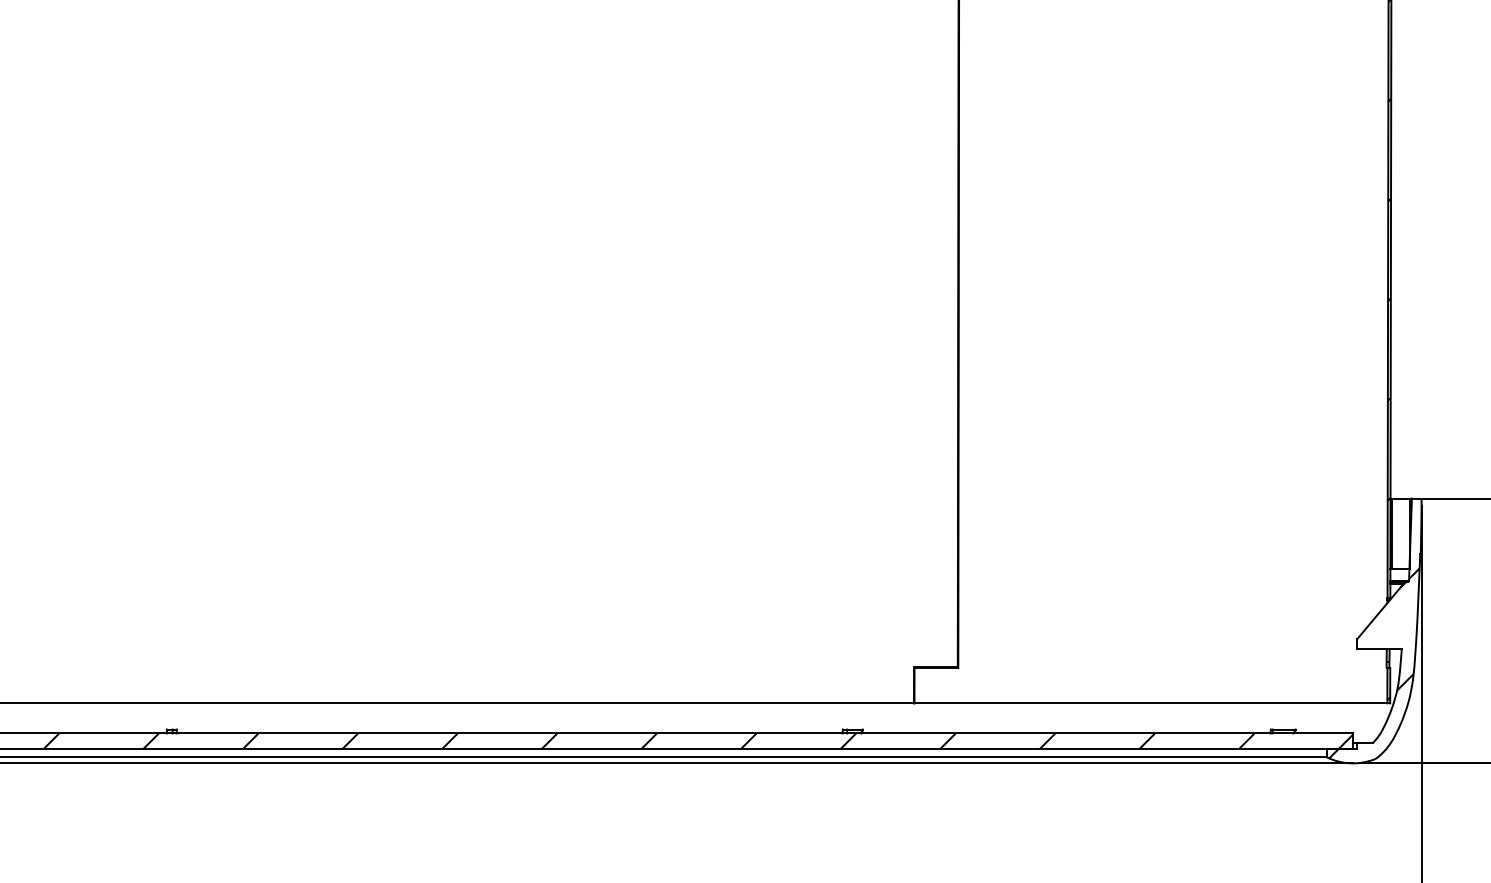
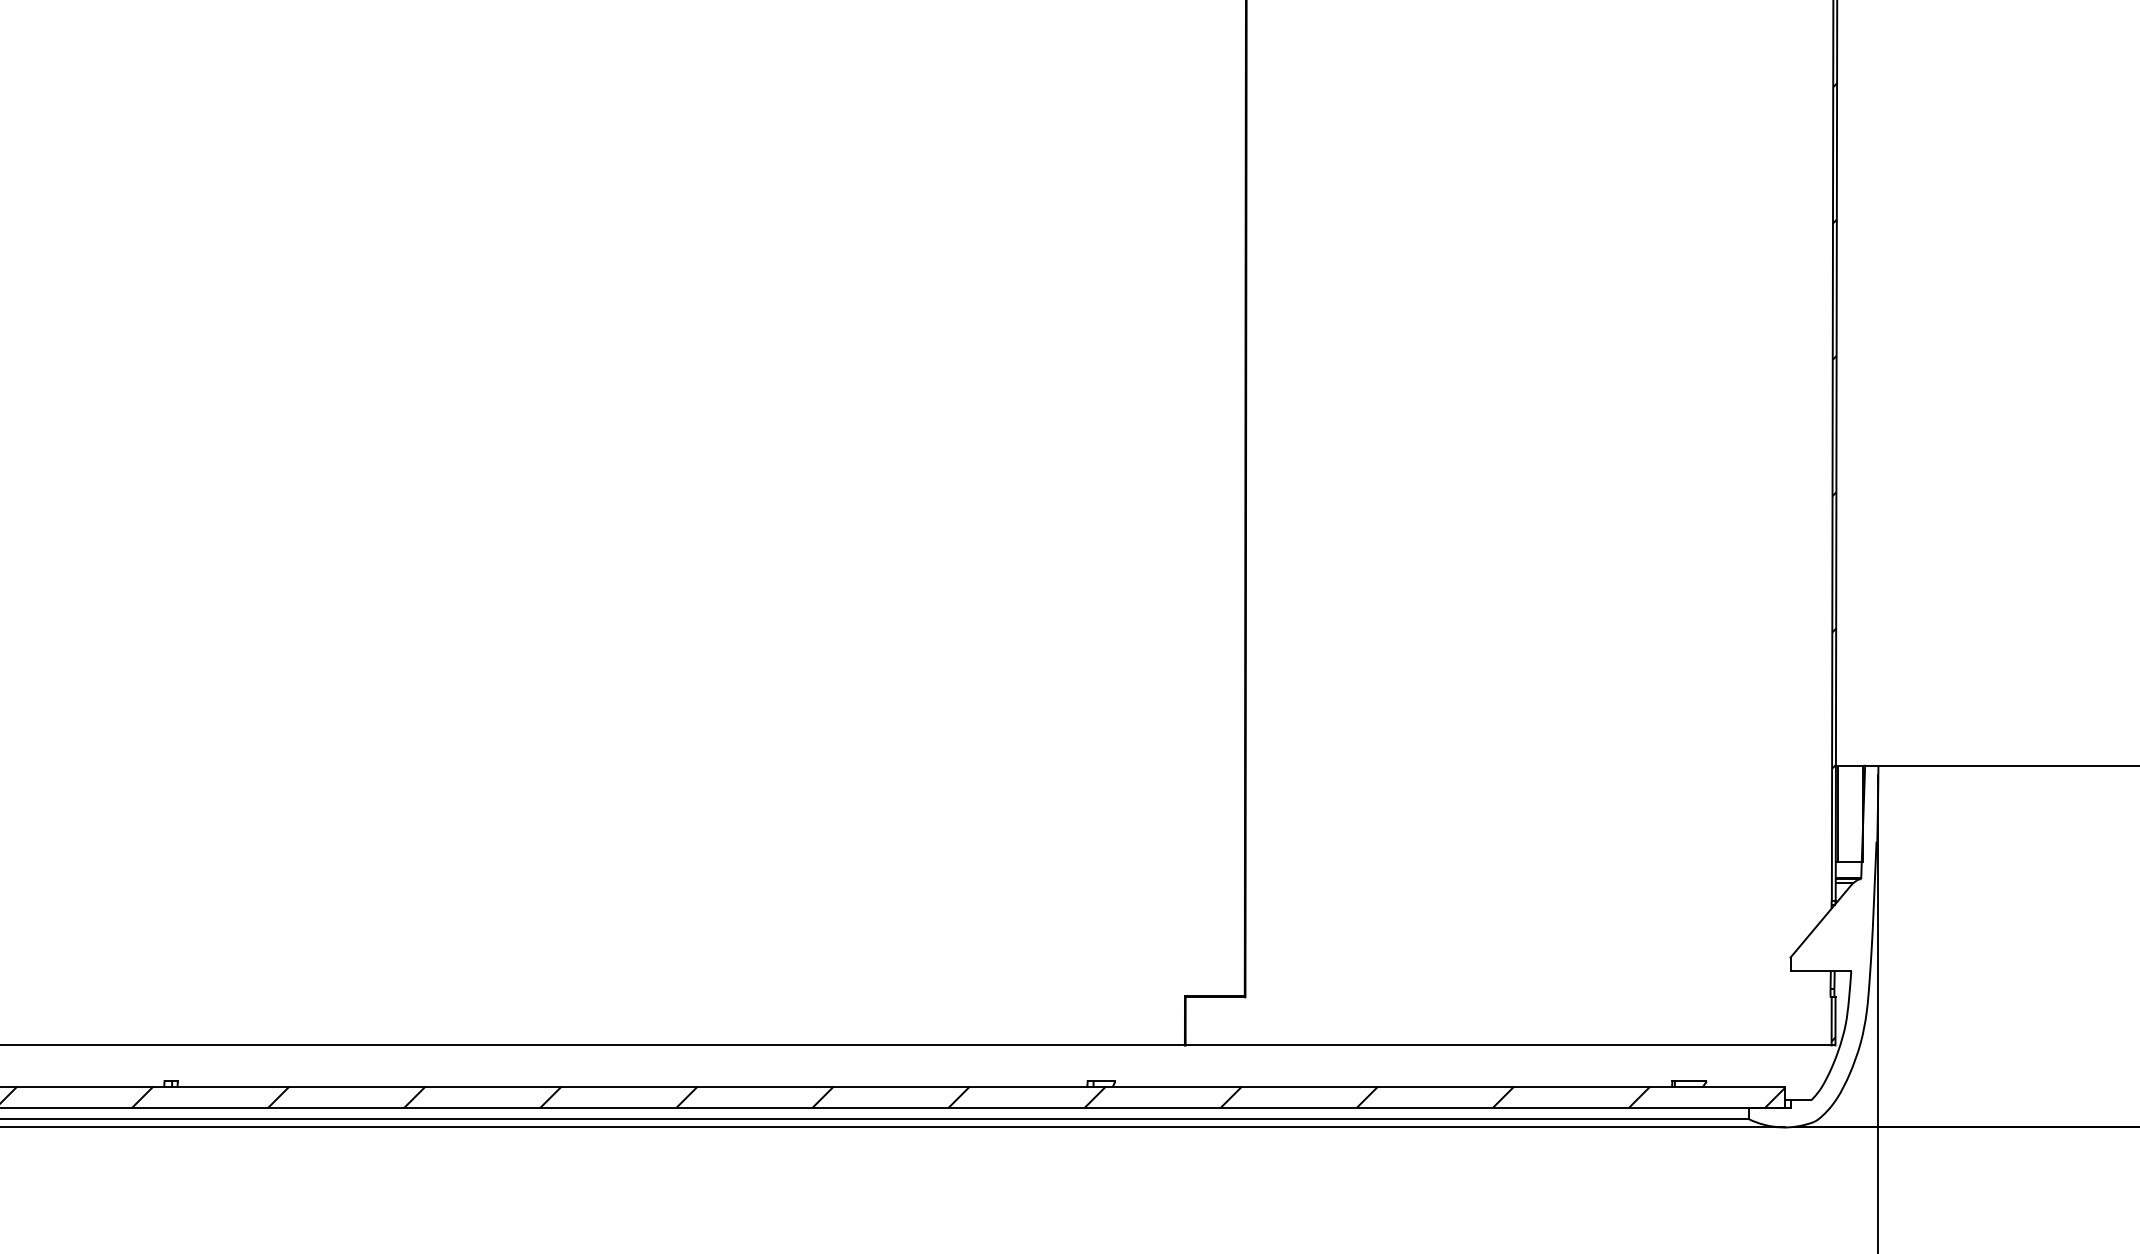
hatch: (1374, 663) -> (1813, 990), removed

